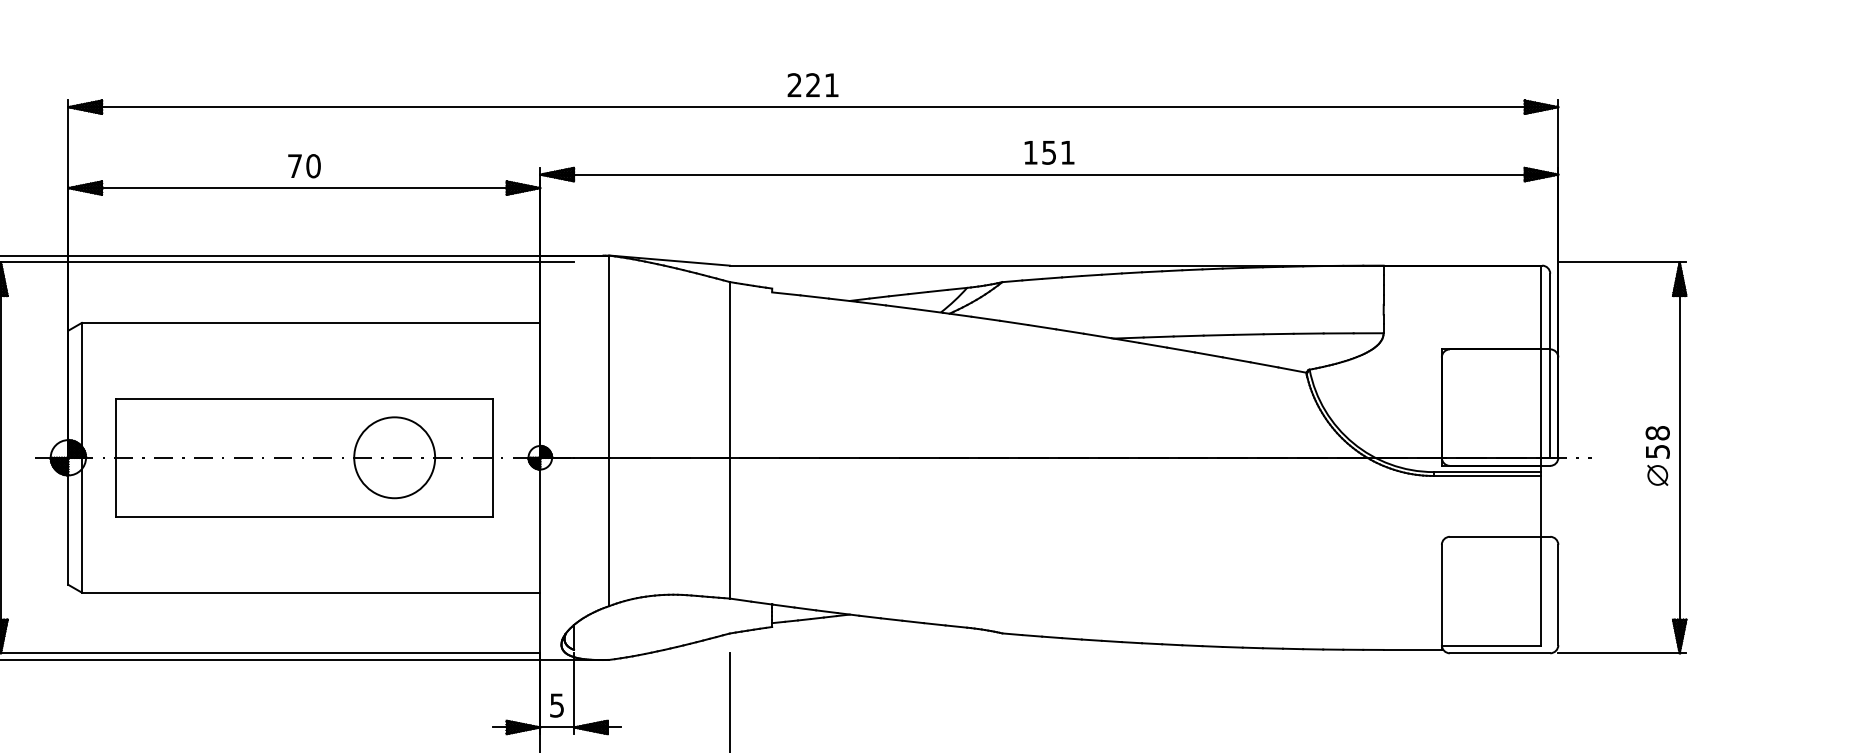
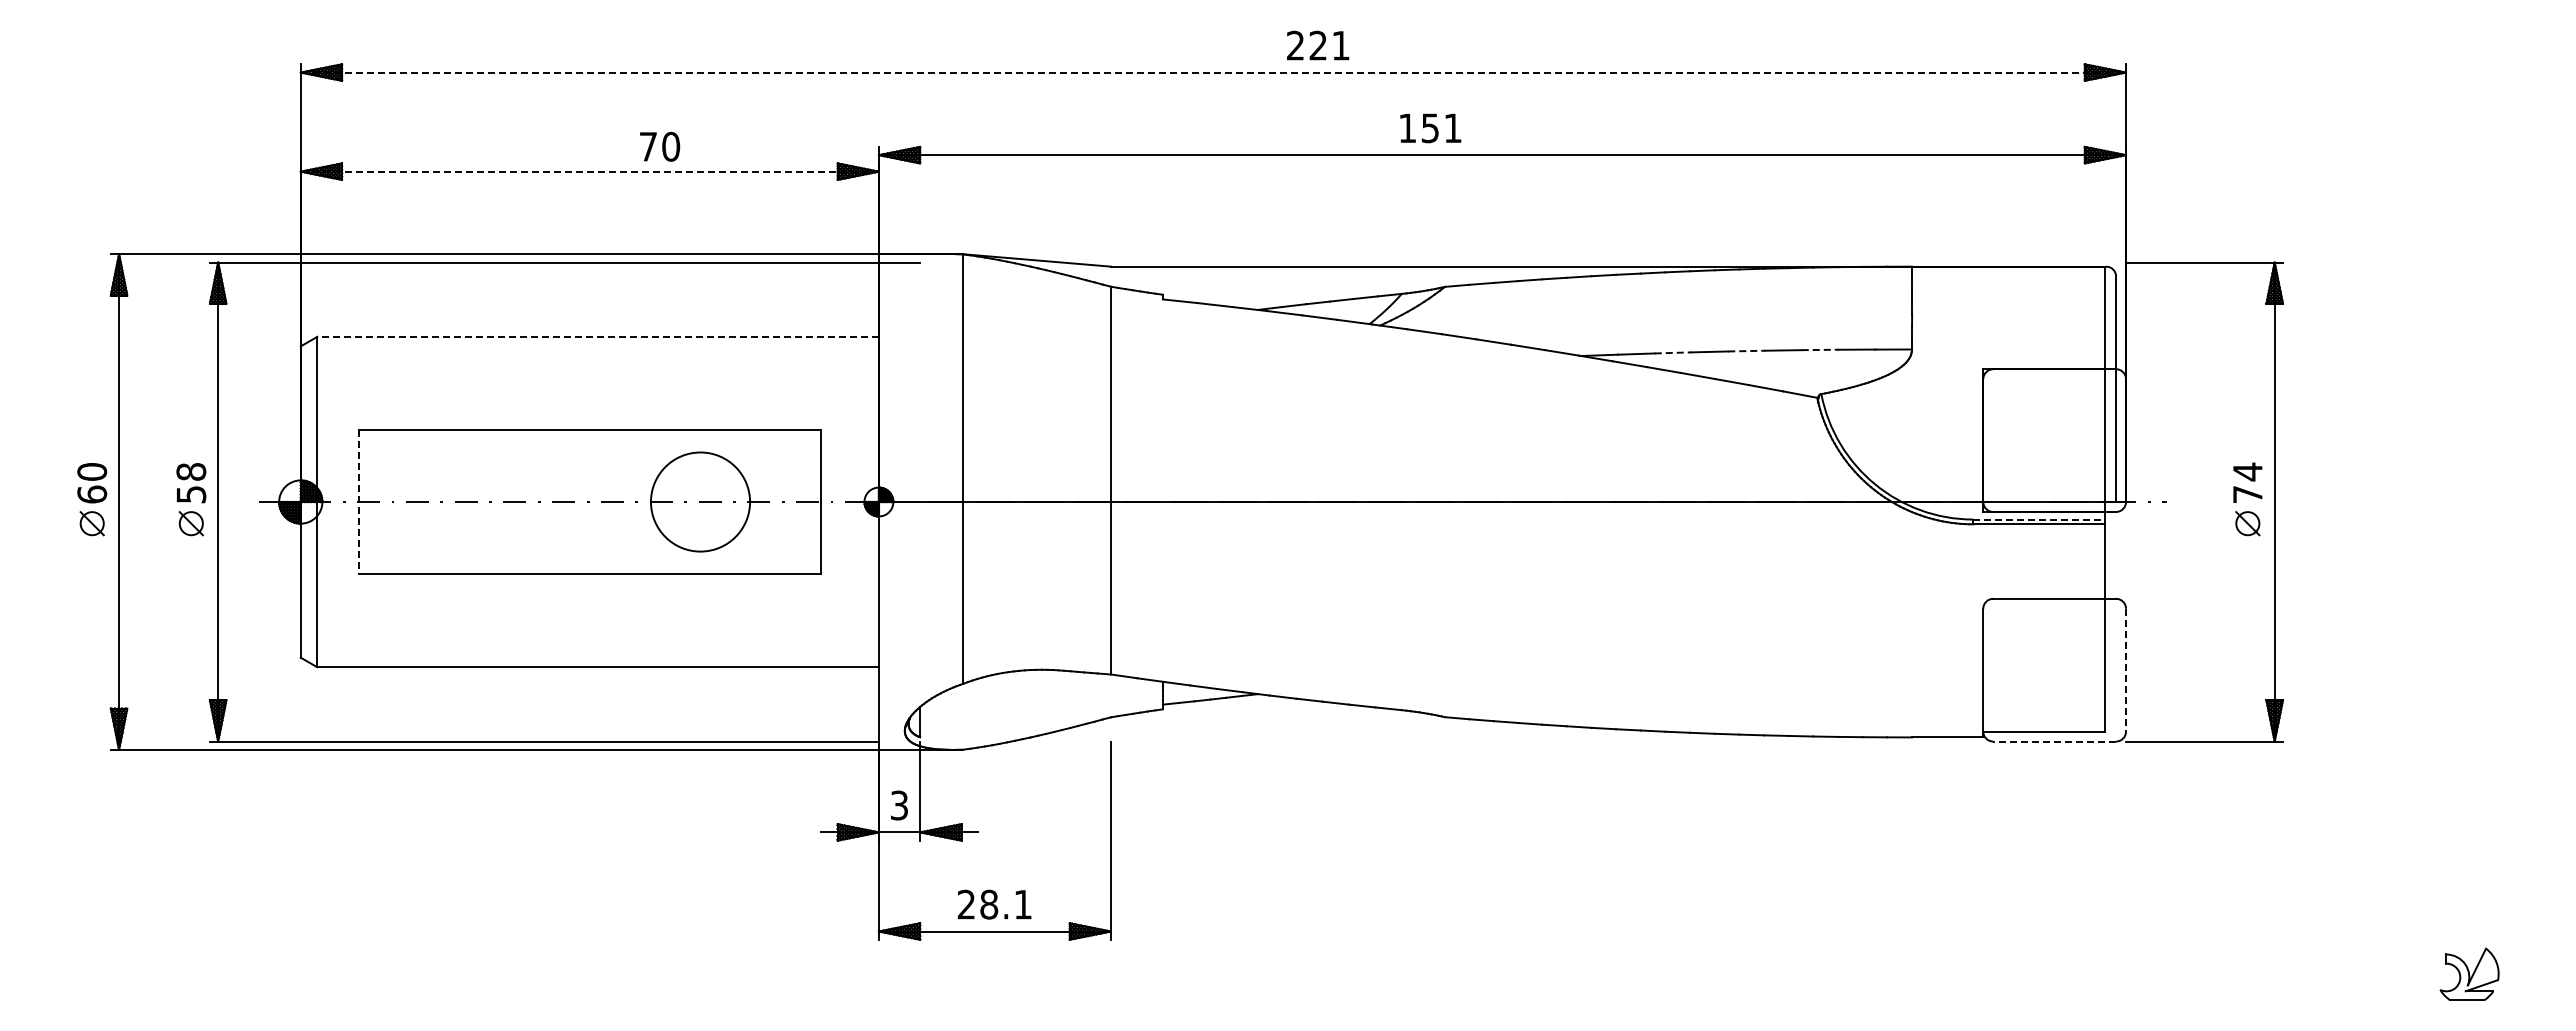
text: (813, 85) -> (1318, 45), moved
line: (813, 107) -> (1213, 72), solid -> dashed
text: (1049, 152) -> (1430, 128), moved
text: (304, 165) -> (660, 146), moved
line: (304, 187) -> (590, 171), solid -> dashed
line: (311, 322) -> (598, 336), solid -> dashed
line: (1308, 333) -> (1820, 349), solid -> dashed
line: (1249, 334) -> (1747, 351), solid -> dashed
line: (1188, 335) -> (1673, 352), solid -> dashed
text: (1657, 441) -> (2247, 482), 58 -> 74
line: (115, 458) -> (358, 502), solid -> dashed
line: (1487, 472) -> (2039, 519), solid -> dashed
line: (1558, 595) -> (2126, 670), solid -> dashed
line: (1499, 653) -> (2054, 741), solid -> dashed
text: (557, 704) -> (899, 804), 5 -> 3

